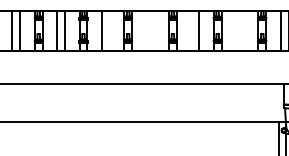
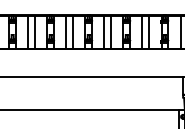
line: (109, 30) -> (34, 31), added
line: (146, 30) -> (66, 31), added
line: (154, 30) -> (73, 31), added
line: (191, 30) -> (104, 31), added
line: (236, 30) -> (142, 31), added
line: (243, 30) -> (148, 31), added

